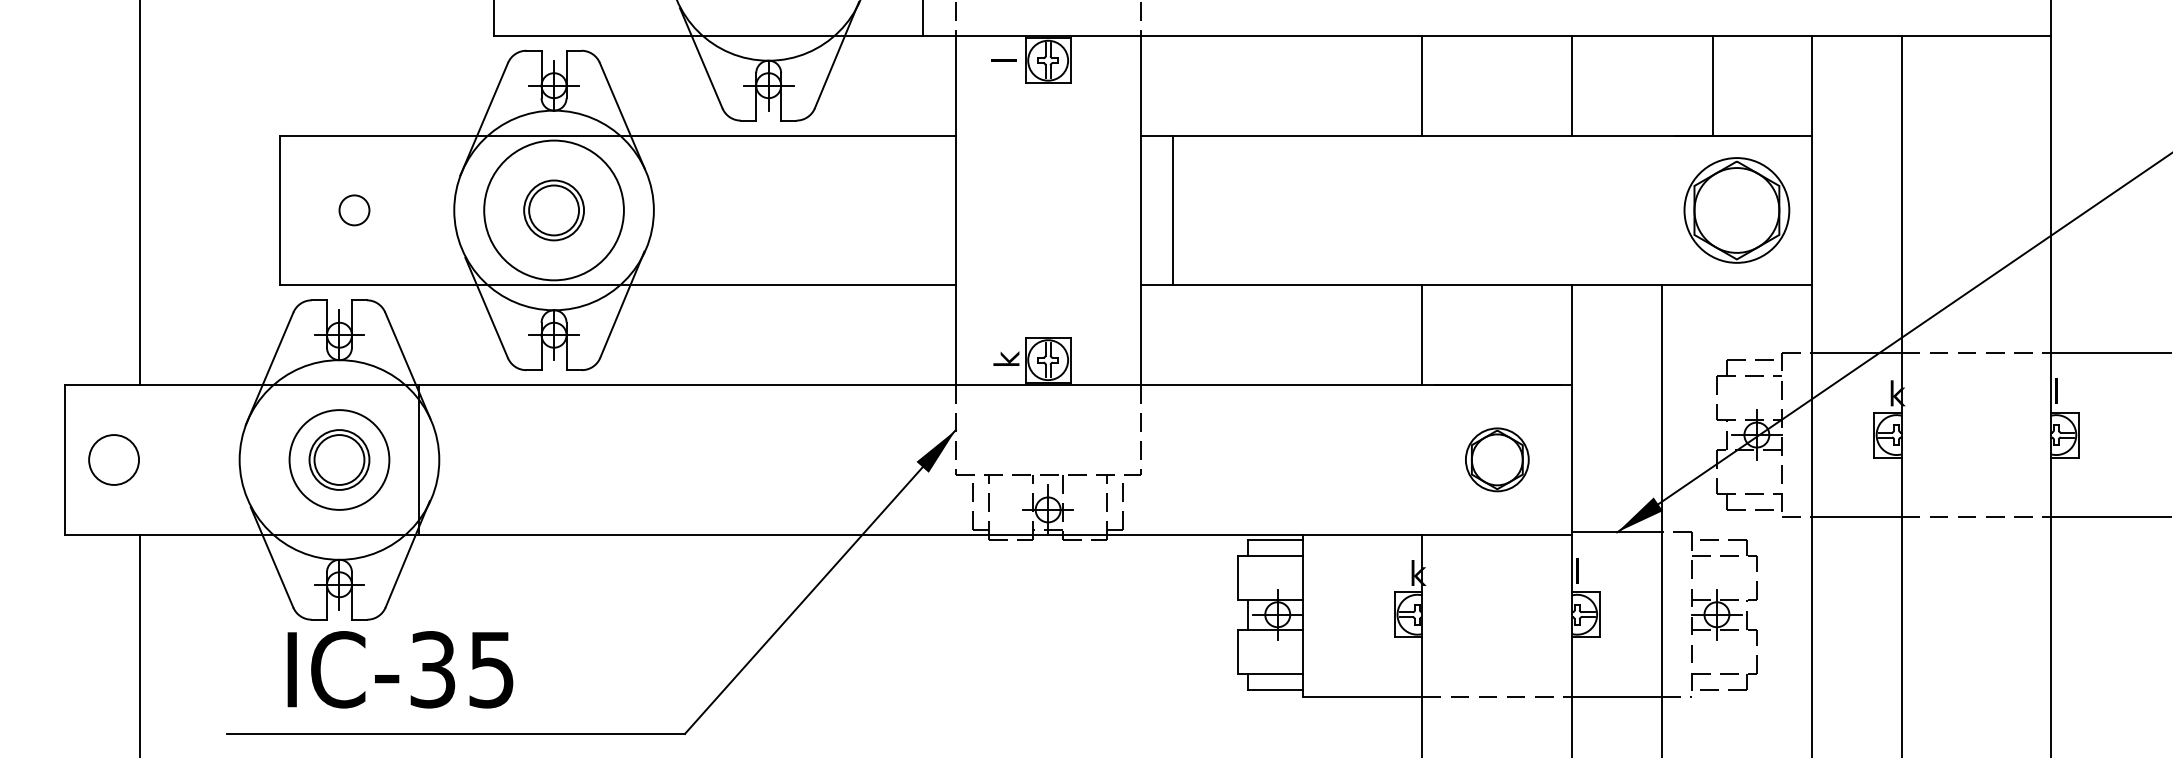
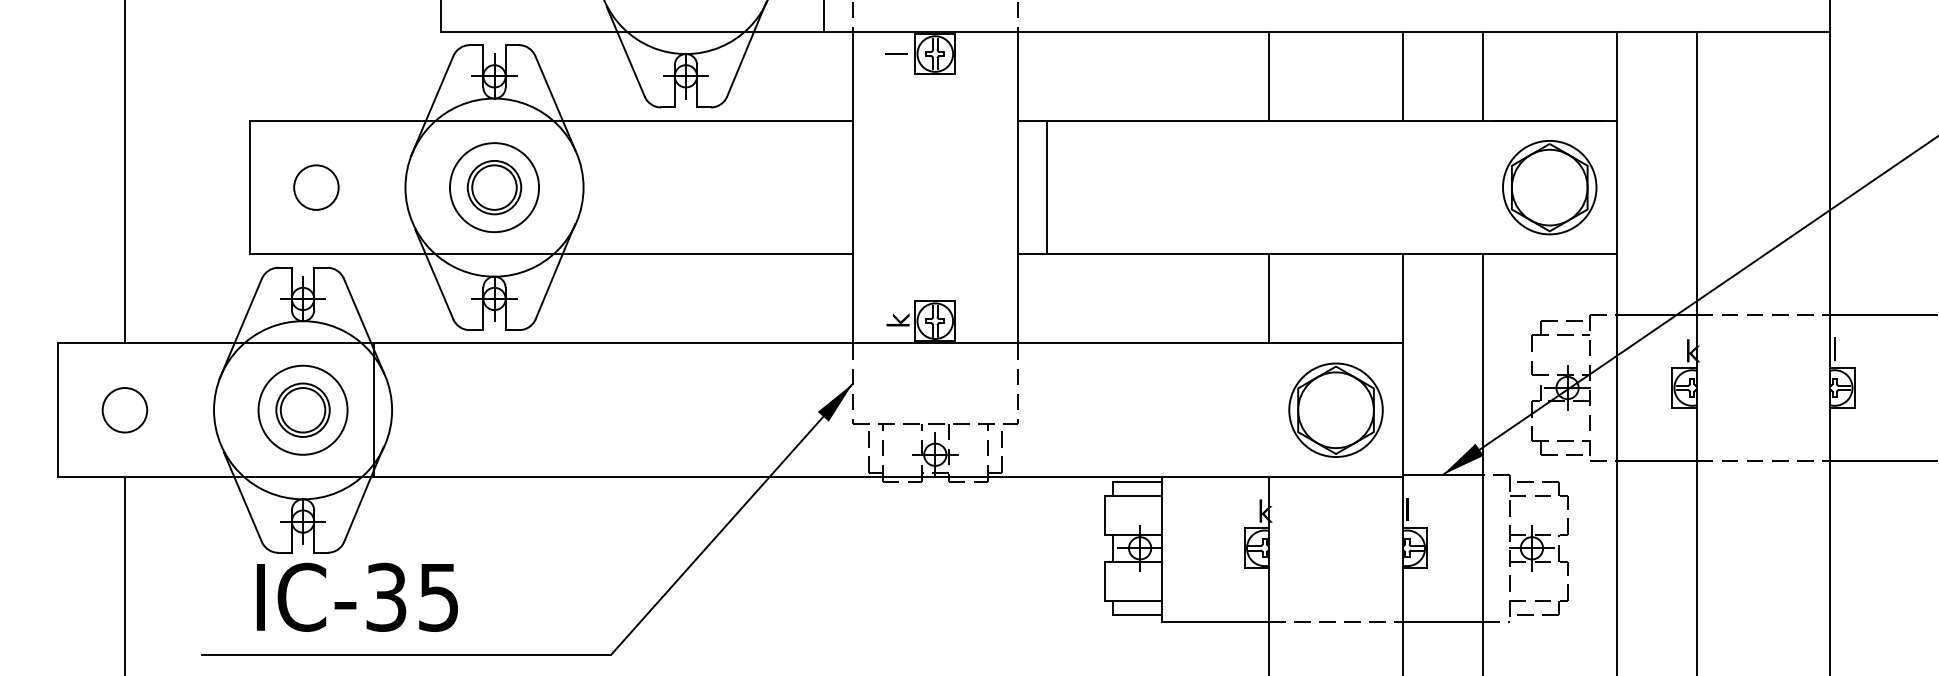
line: (1711, 84) -> (1482, 75), moved
circle: (354, 210) -> (316, 187), size x1.67
circle: (554, 210) -> (494, 187), size x0.71
part: (1496, 459) -> (1335, 409), size x1.67
circle: (113, 460) -> (124, 410), moved

